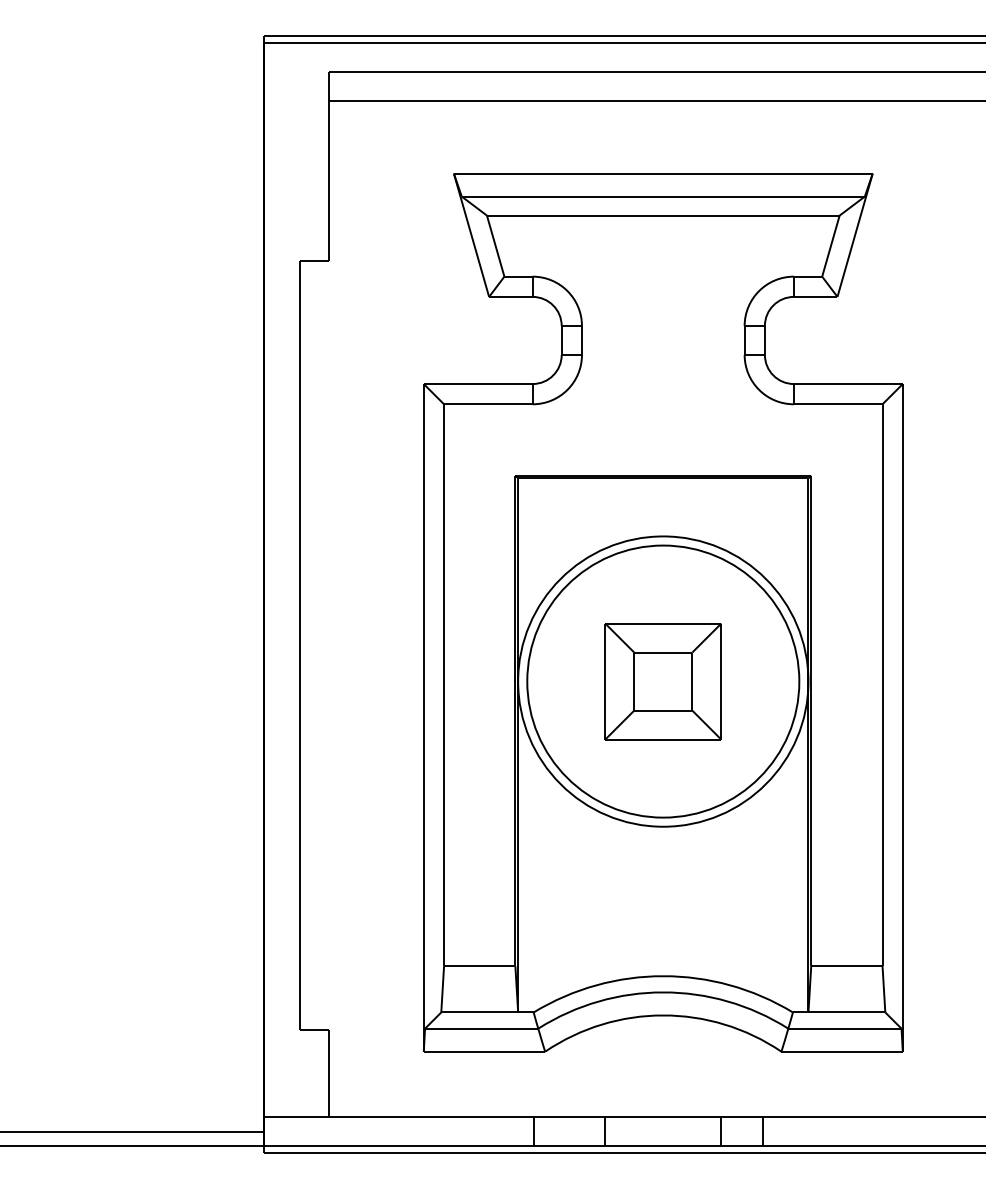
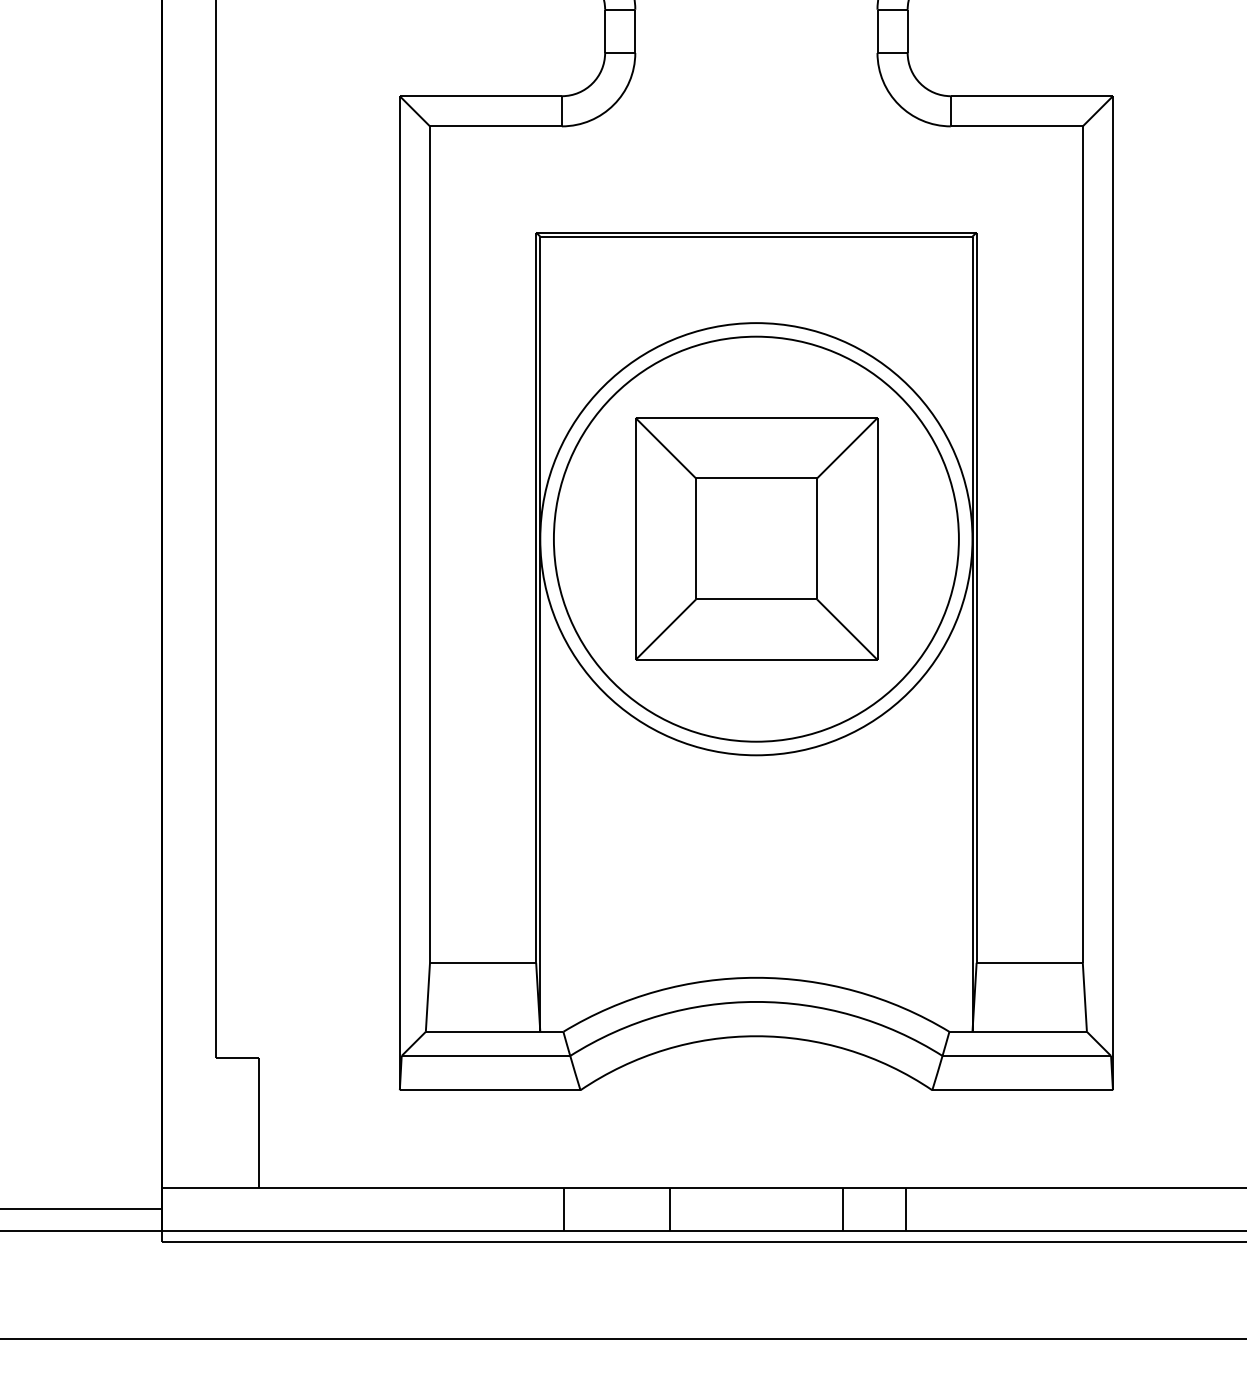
part: (662, 681) -> (755, 539), size x1.4

